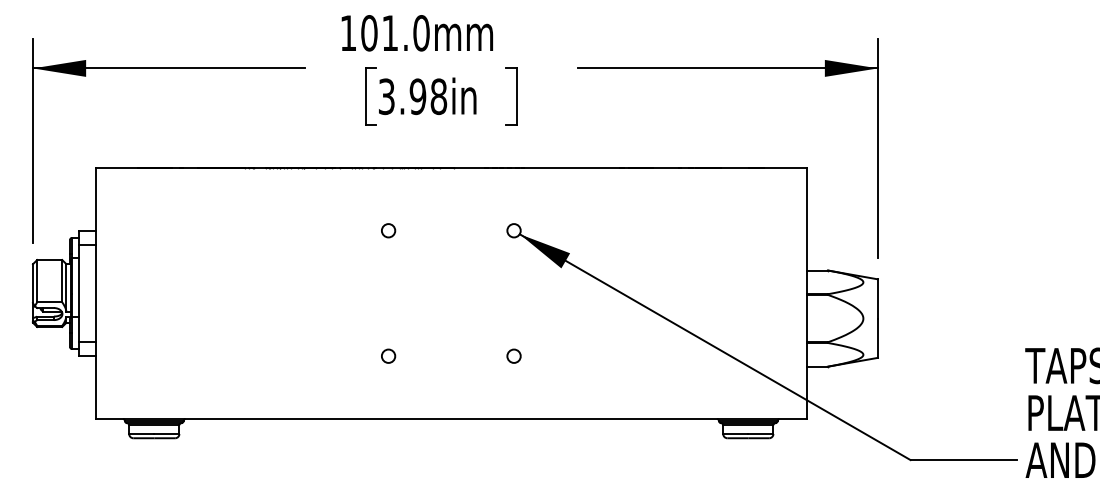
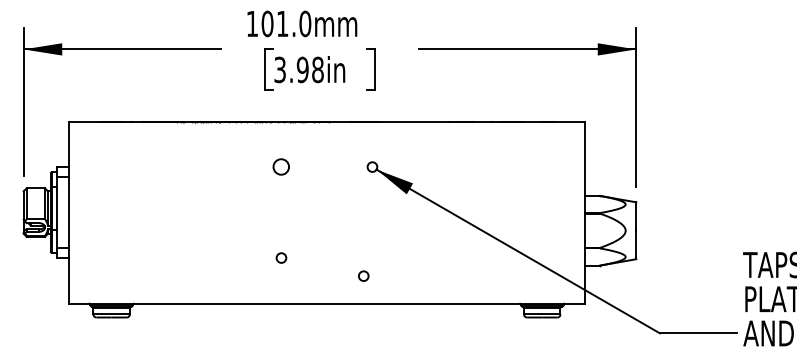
circle: (388, 230) -> (281, 166), size x1.6
circle: (513, 355) -> (363, 275), moved

